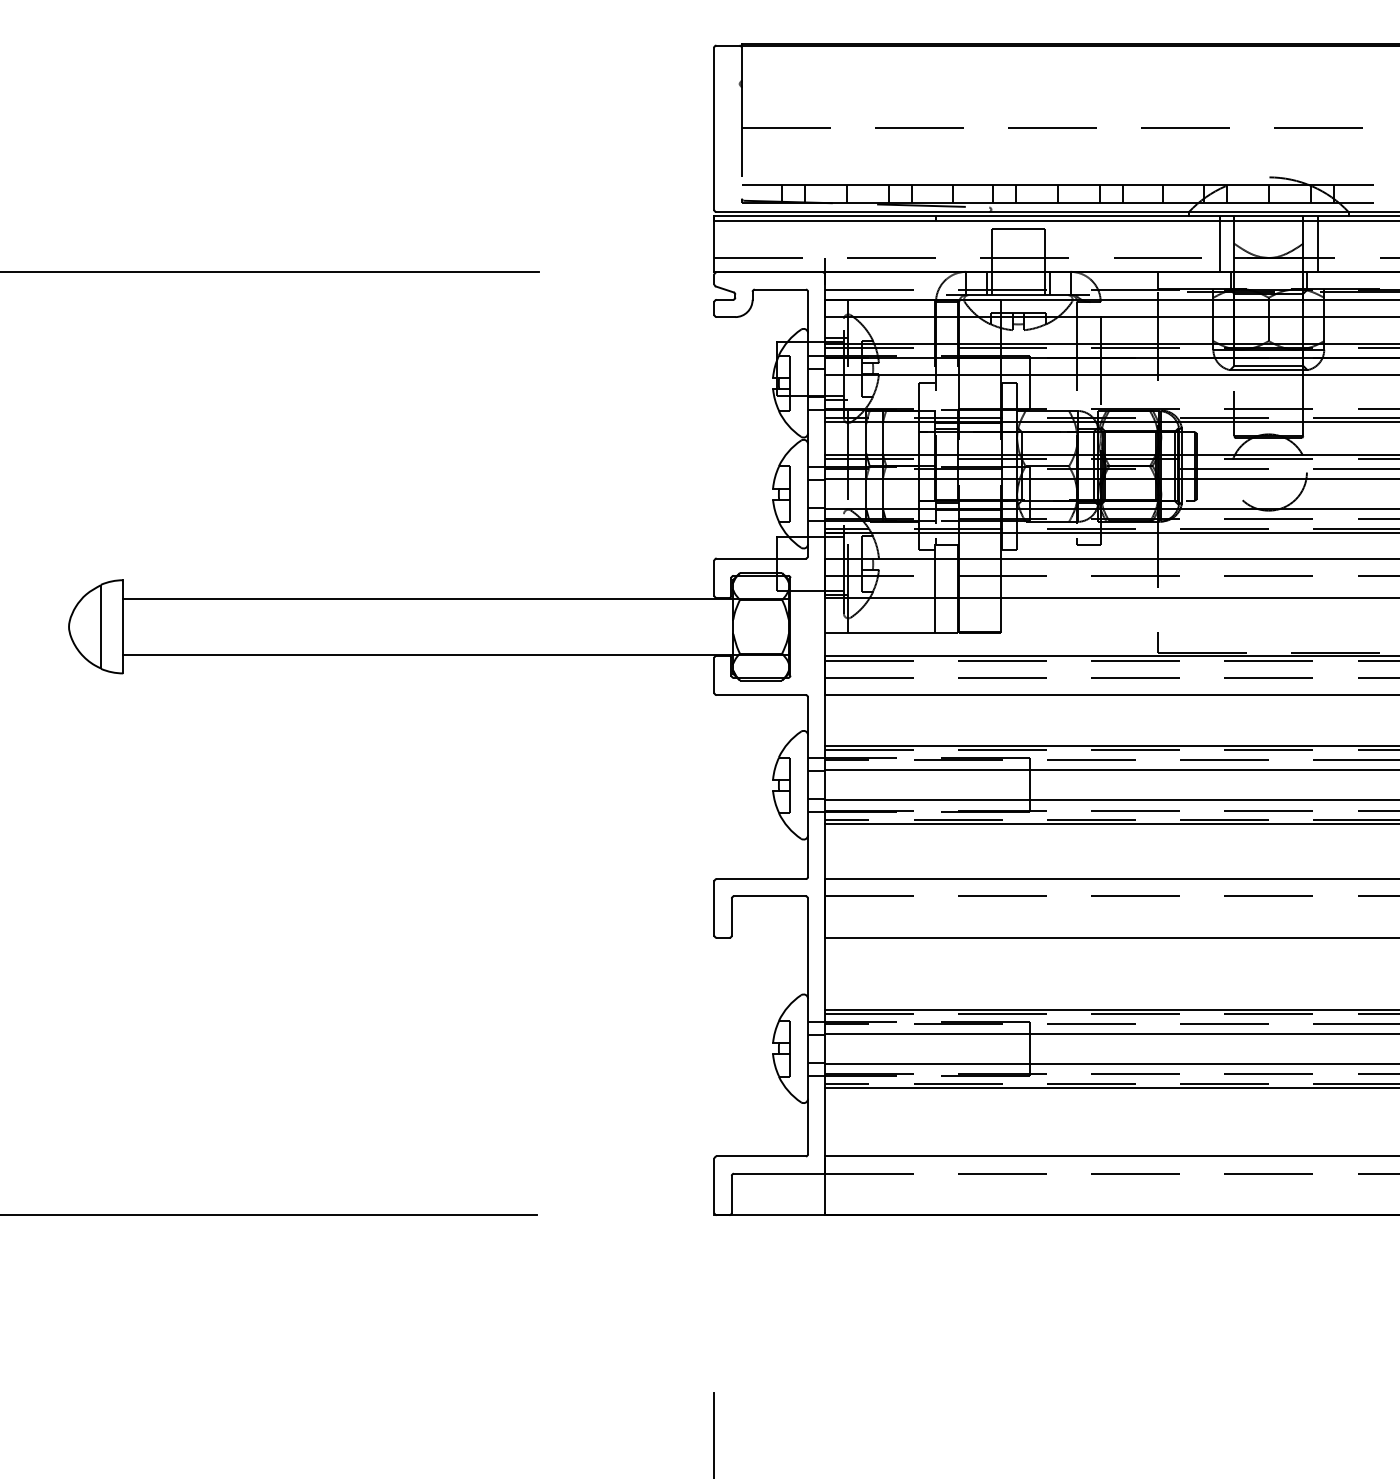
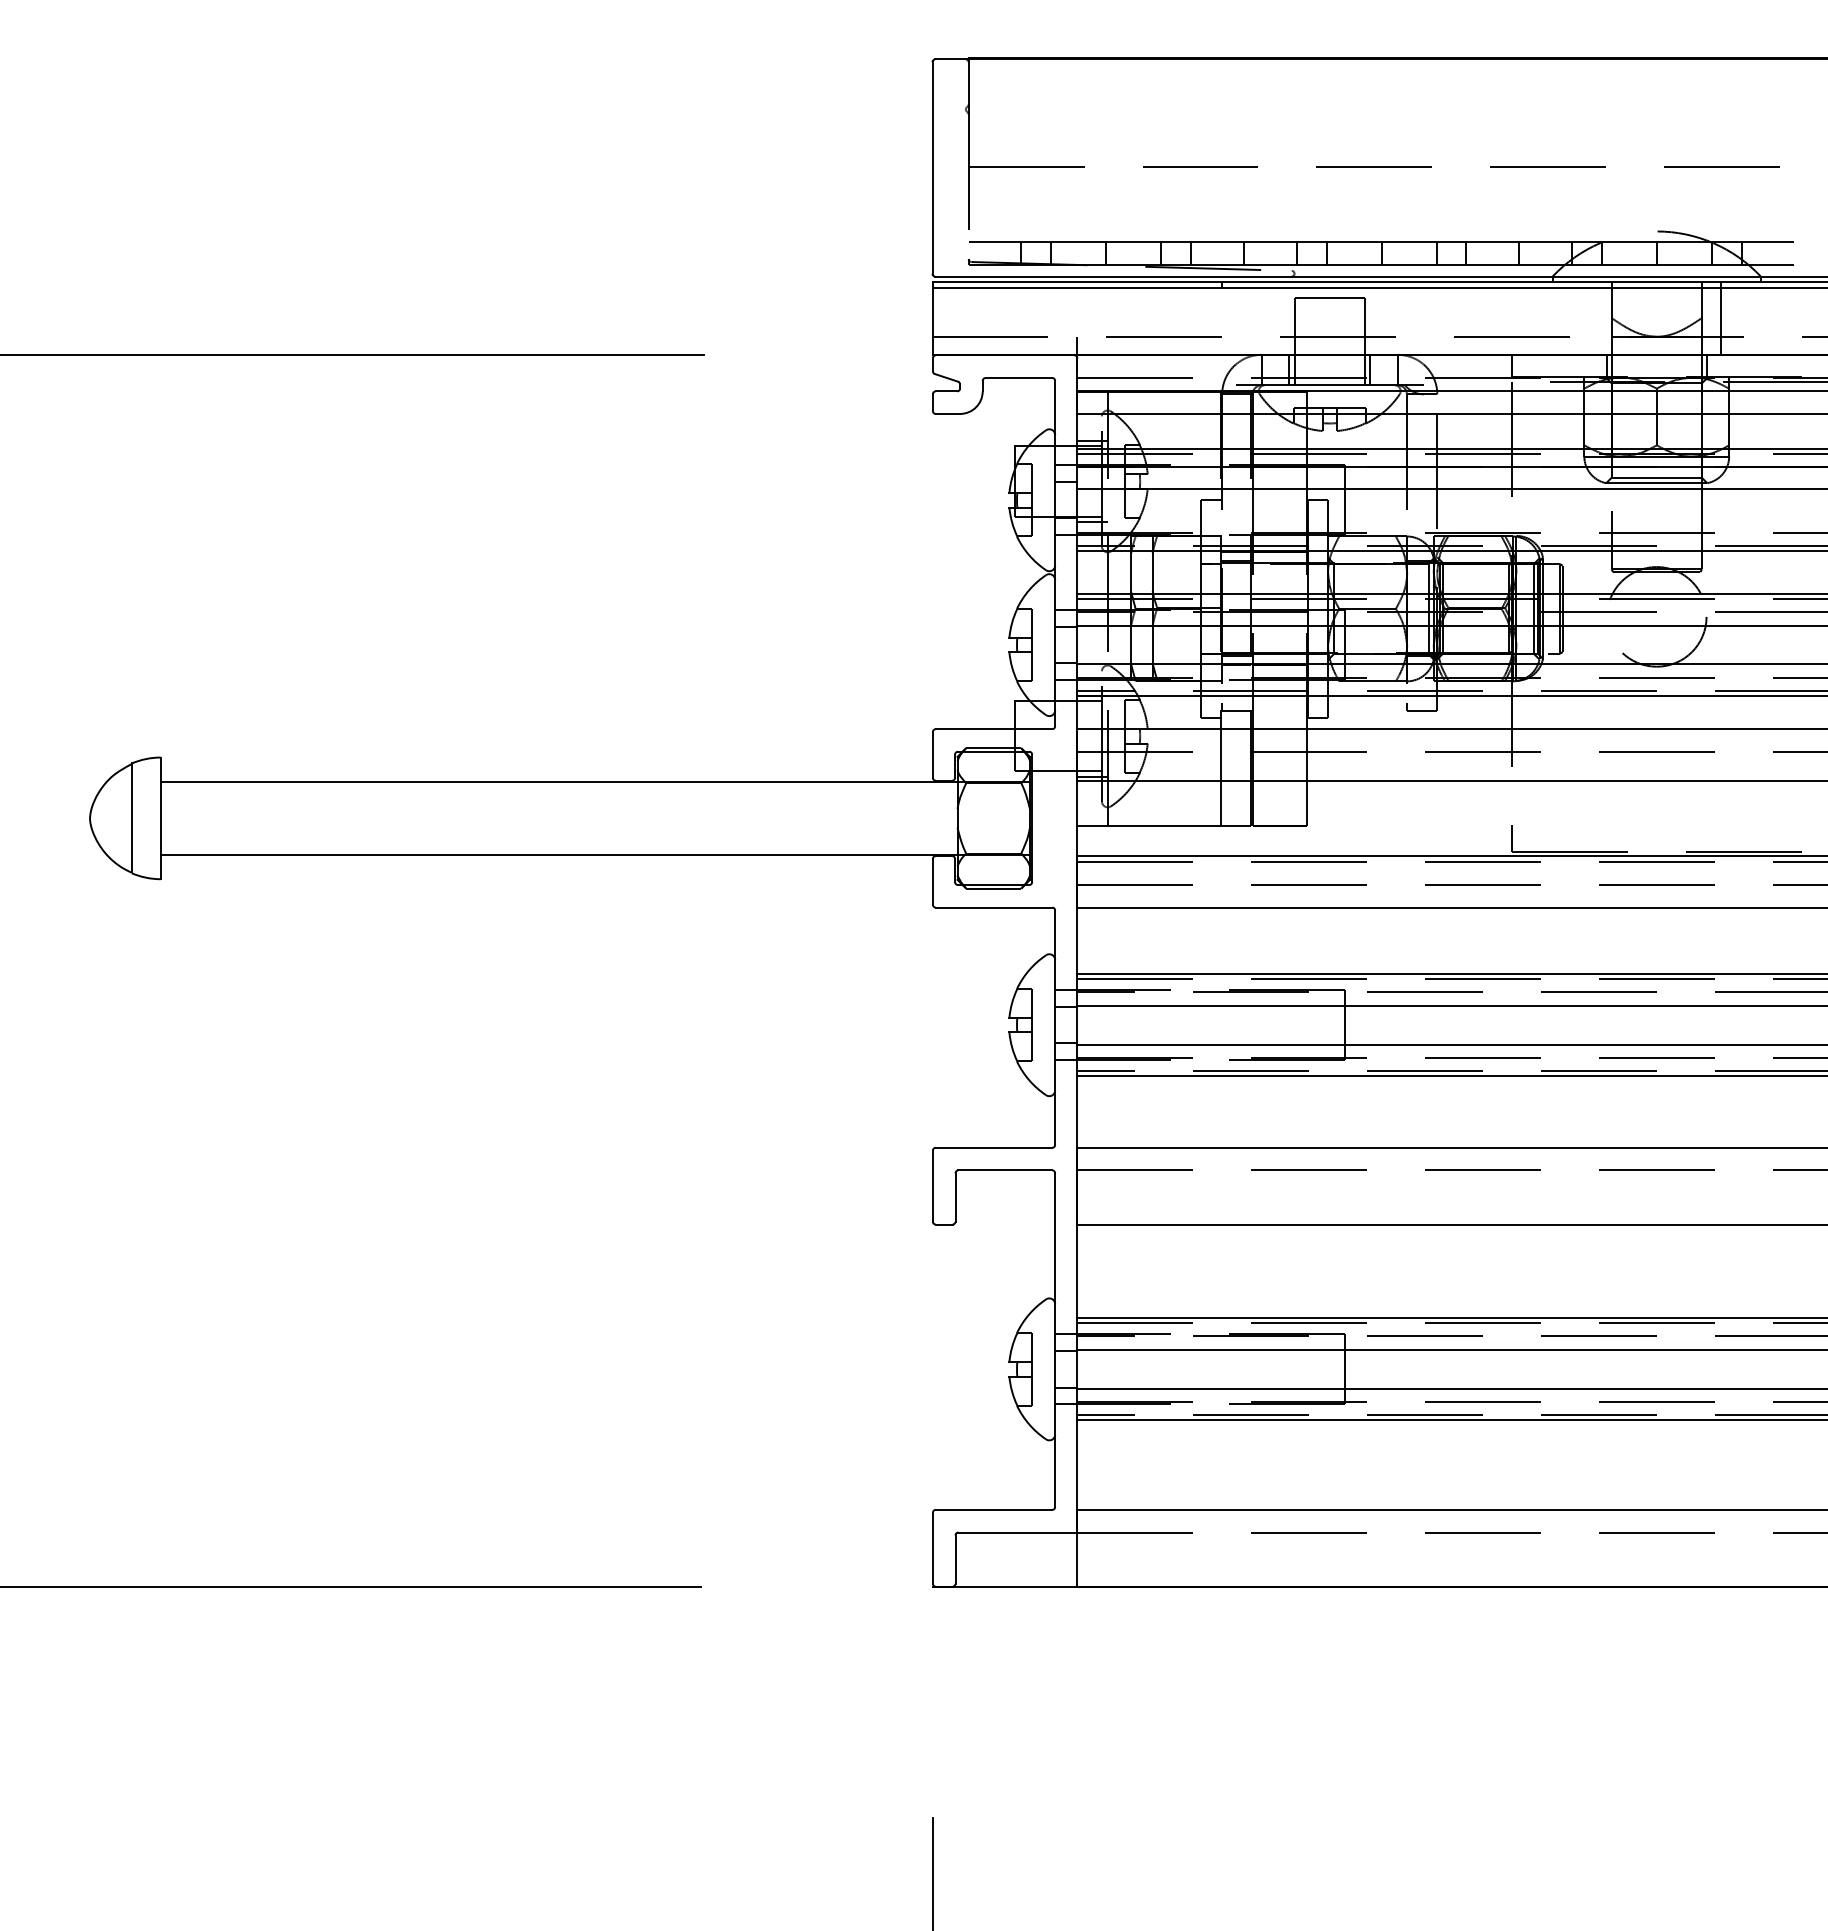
line: (1220, 244) -> (1593, 318), removed

